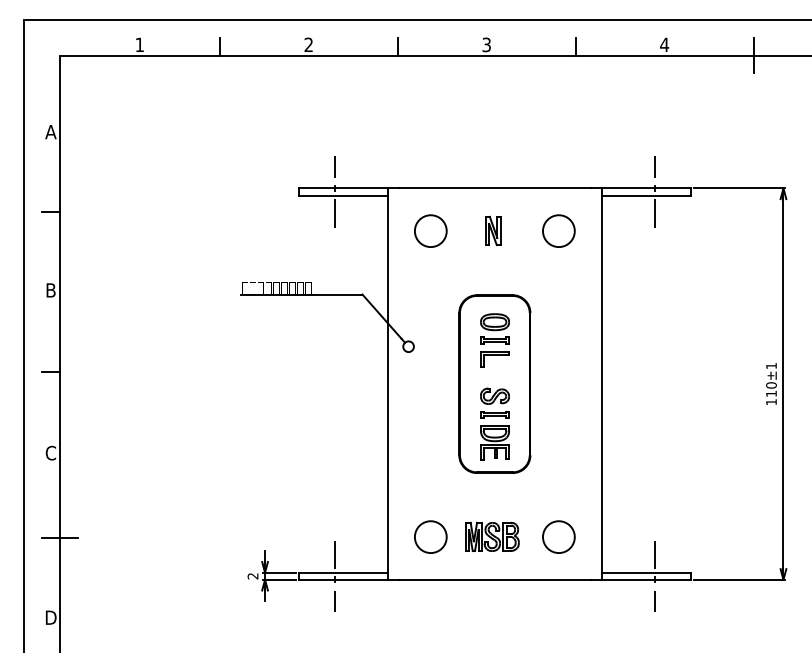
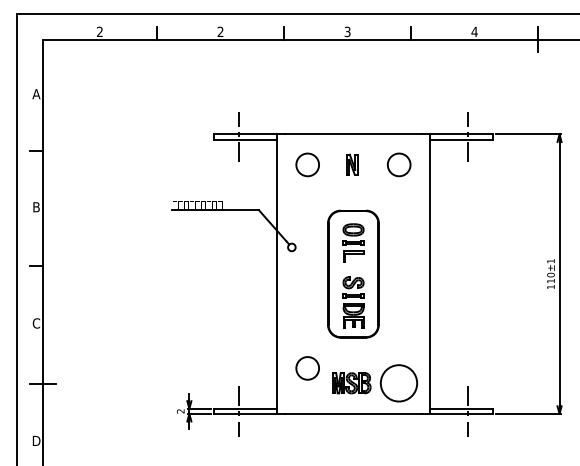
text: (139, 44) -> (99, 31), 1 -> 2
circle: (430, 537) -> (307, 368), moved
circle: (559, 537) -> (399, 383), size x1.6

